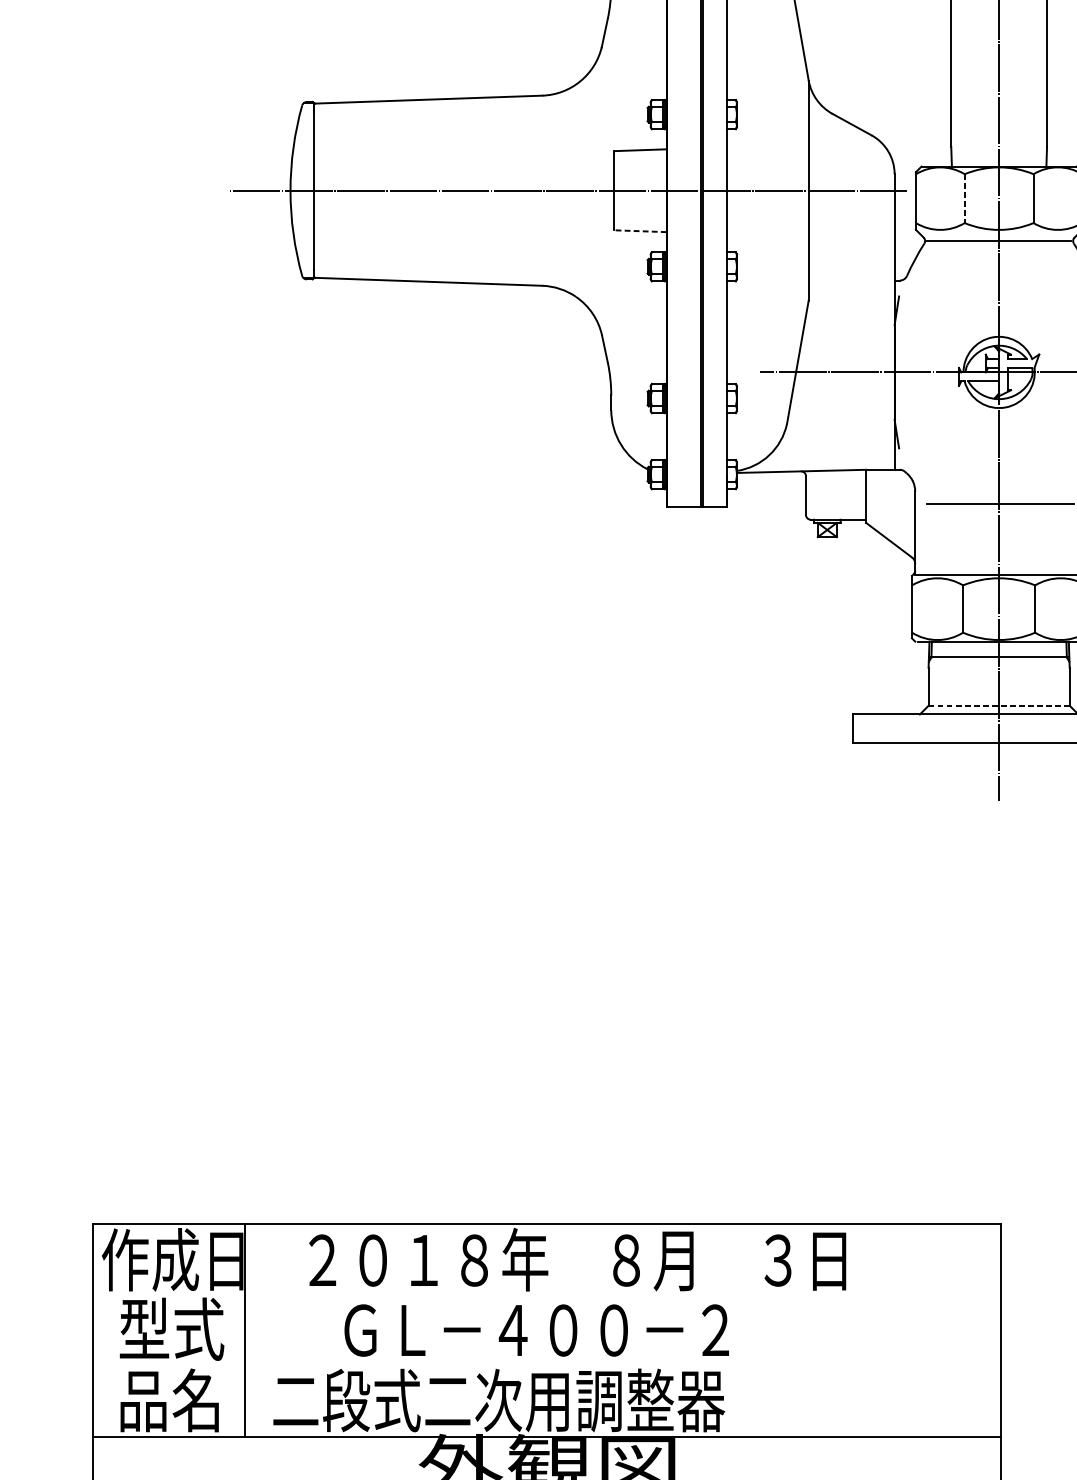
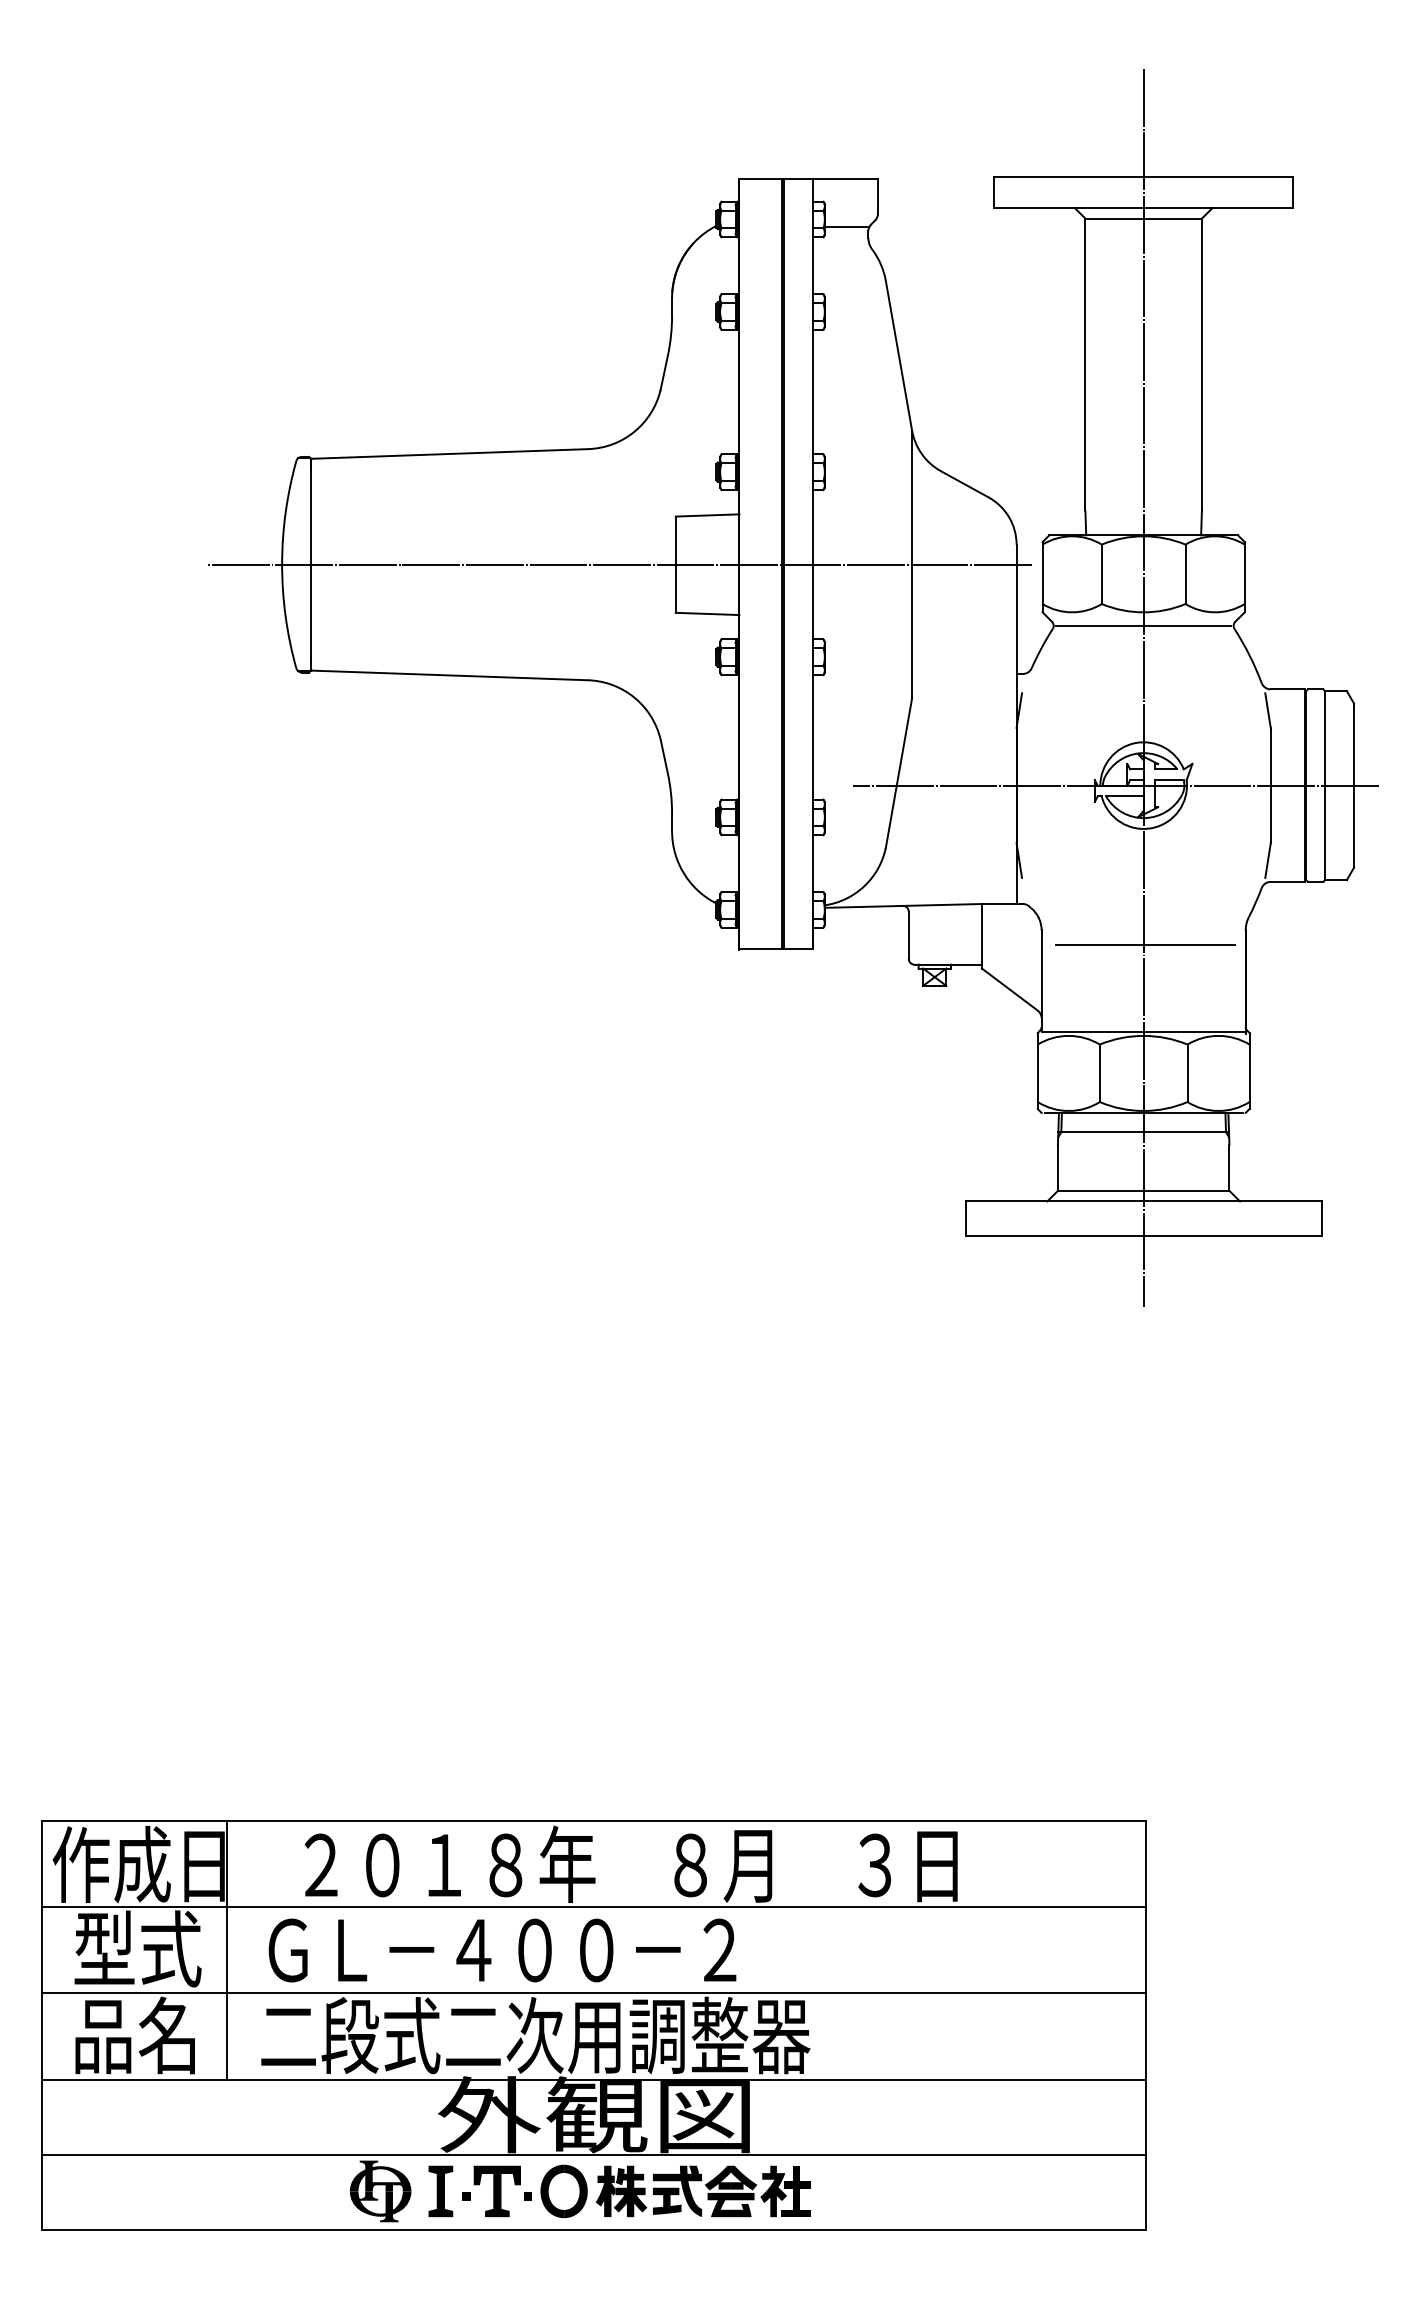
line: (964, 198) -> (1101, 574), dashed -> solid
line: (640, 230) -> (707, 613), dashed -> solid
line: (999, 705) -> (1143, 1190), dashed -> solid
line: (547, 1295) -> (594, 1907), added
text: (536, 1330) -> (502, 1950), moved
line: (547, 1365) -> (594, 1993), added

